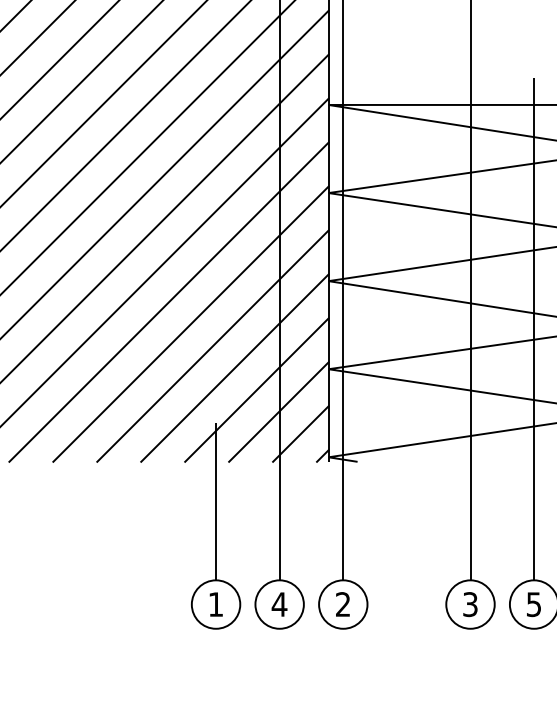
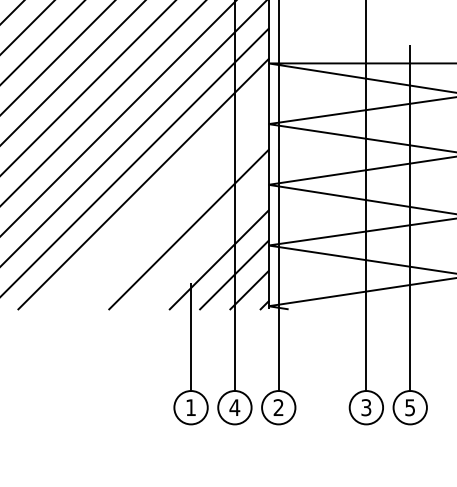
line: (168, 302) -> (158, 199), removed
line: (190, 324) -> (173, 214), removed
line: (234, 367) -> (203, 244), removed

